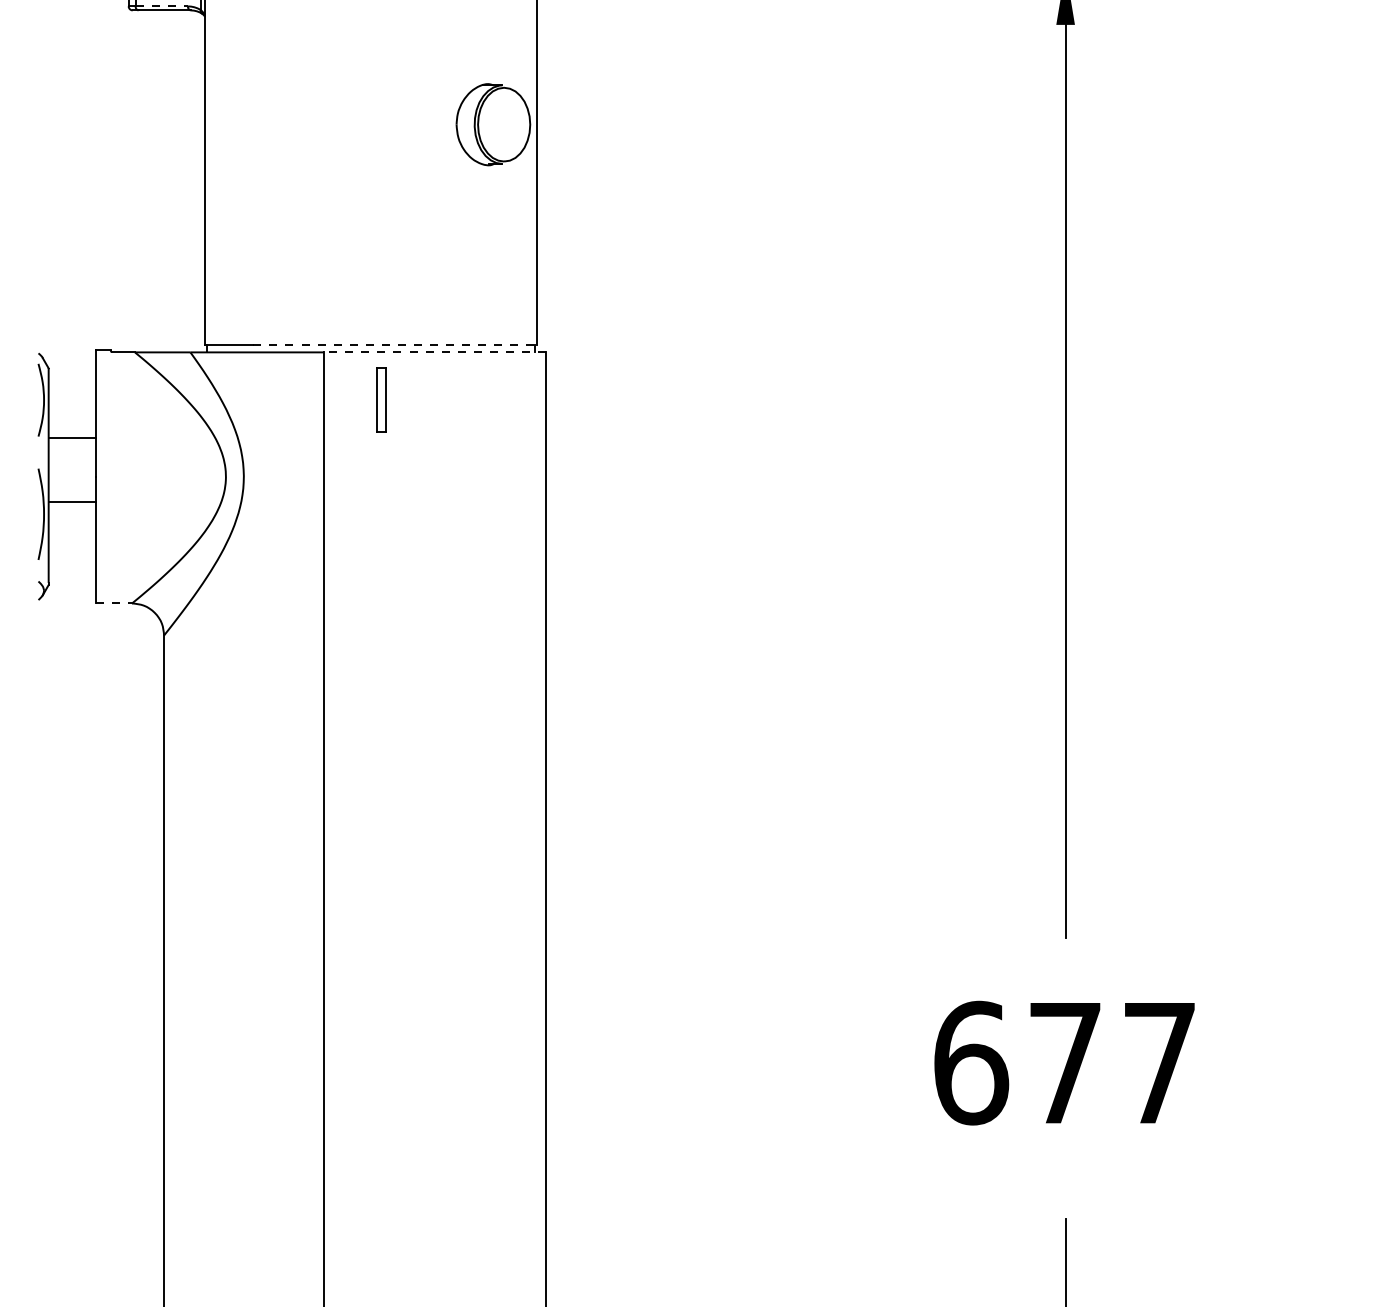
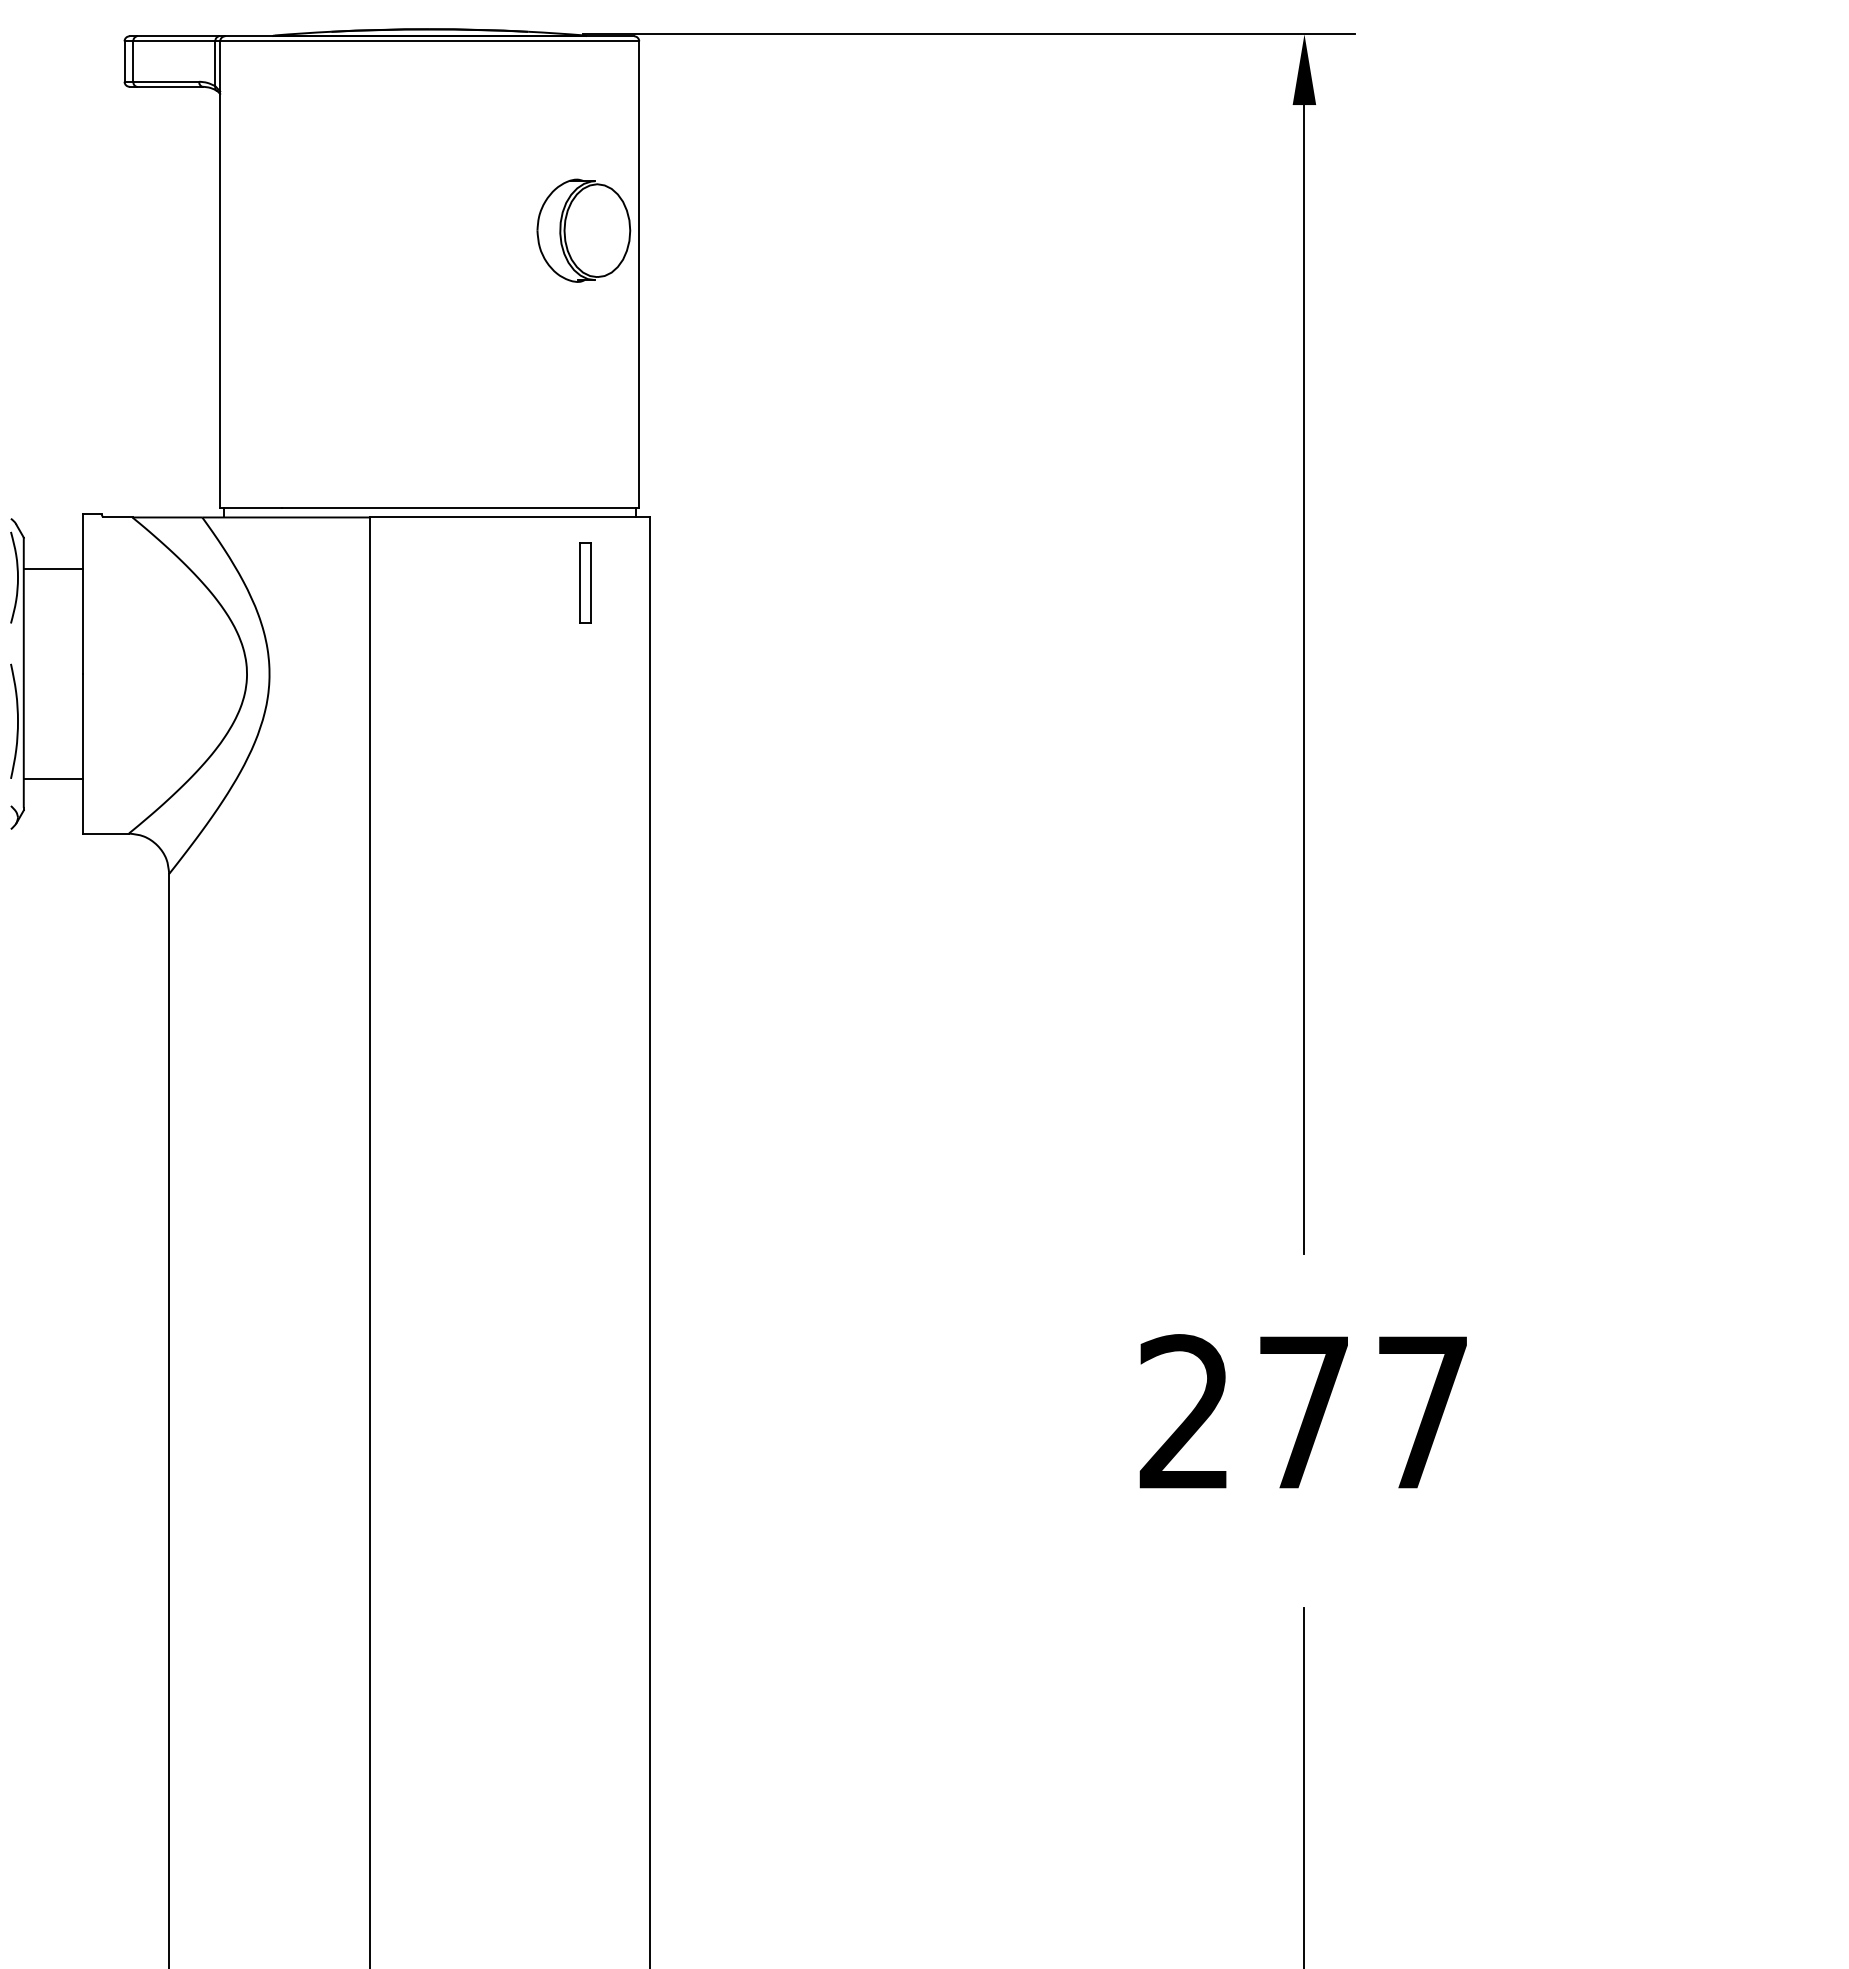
line: (161, 6) -> (166, 81), dashed -> solid
line: (395, 345) -> (460, 508), dashed -> solid
line: (435, 352) -> (510, 517), dashed -> solid
part: (381, 399) -> (585, 582), moved
line: (72, 437) -> (53, 568), moved
line: (72, 502) -> (53, 779), moved
line: (114, 603) -> (106, 833), dashed -> solid
text: (971, 1063) -> (1186, 1412), 677 -> 277

